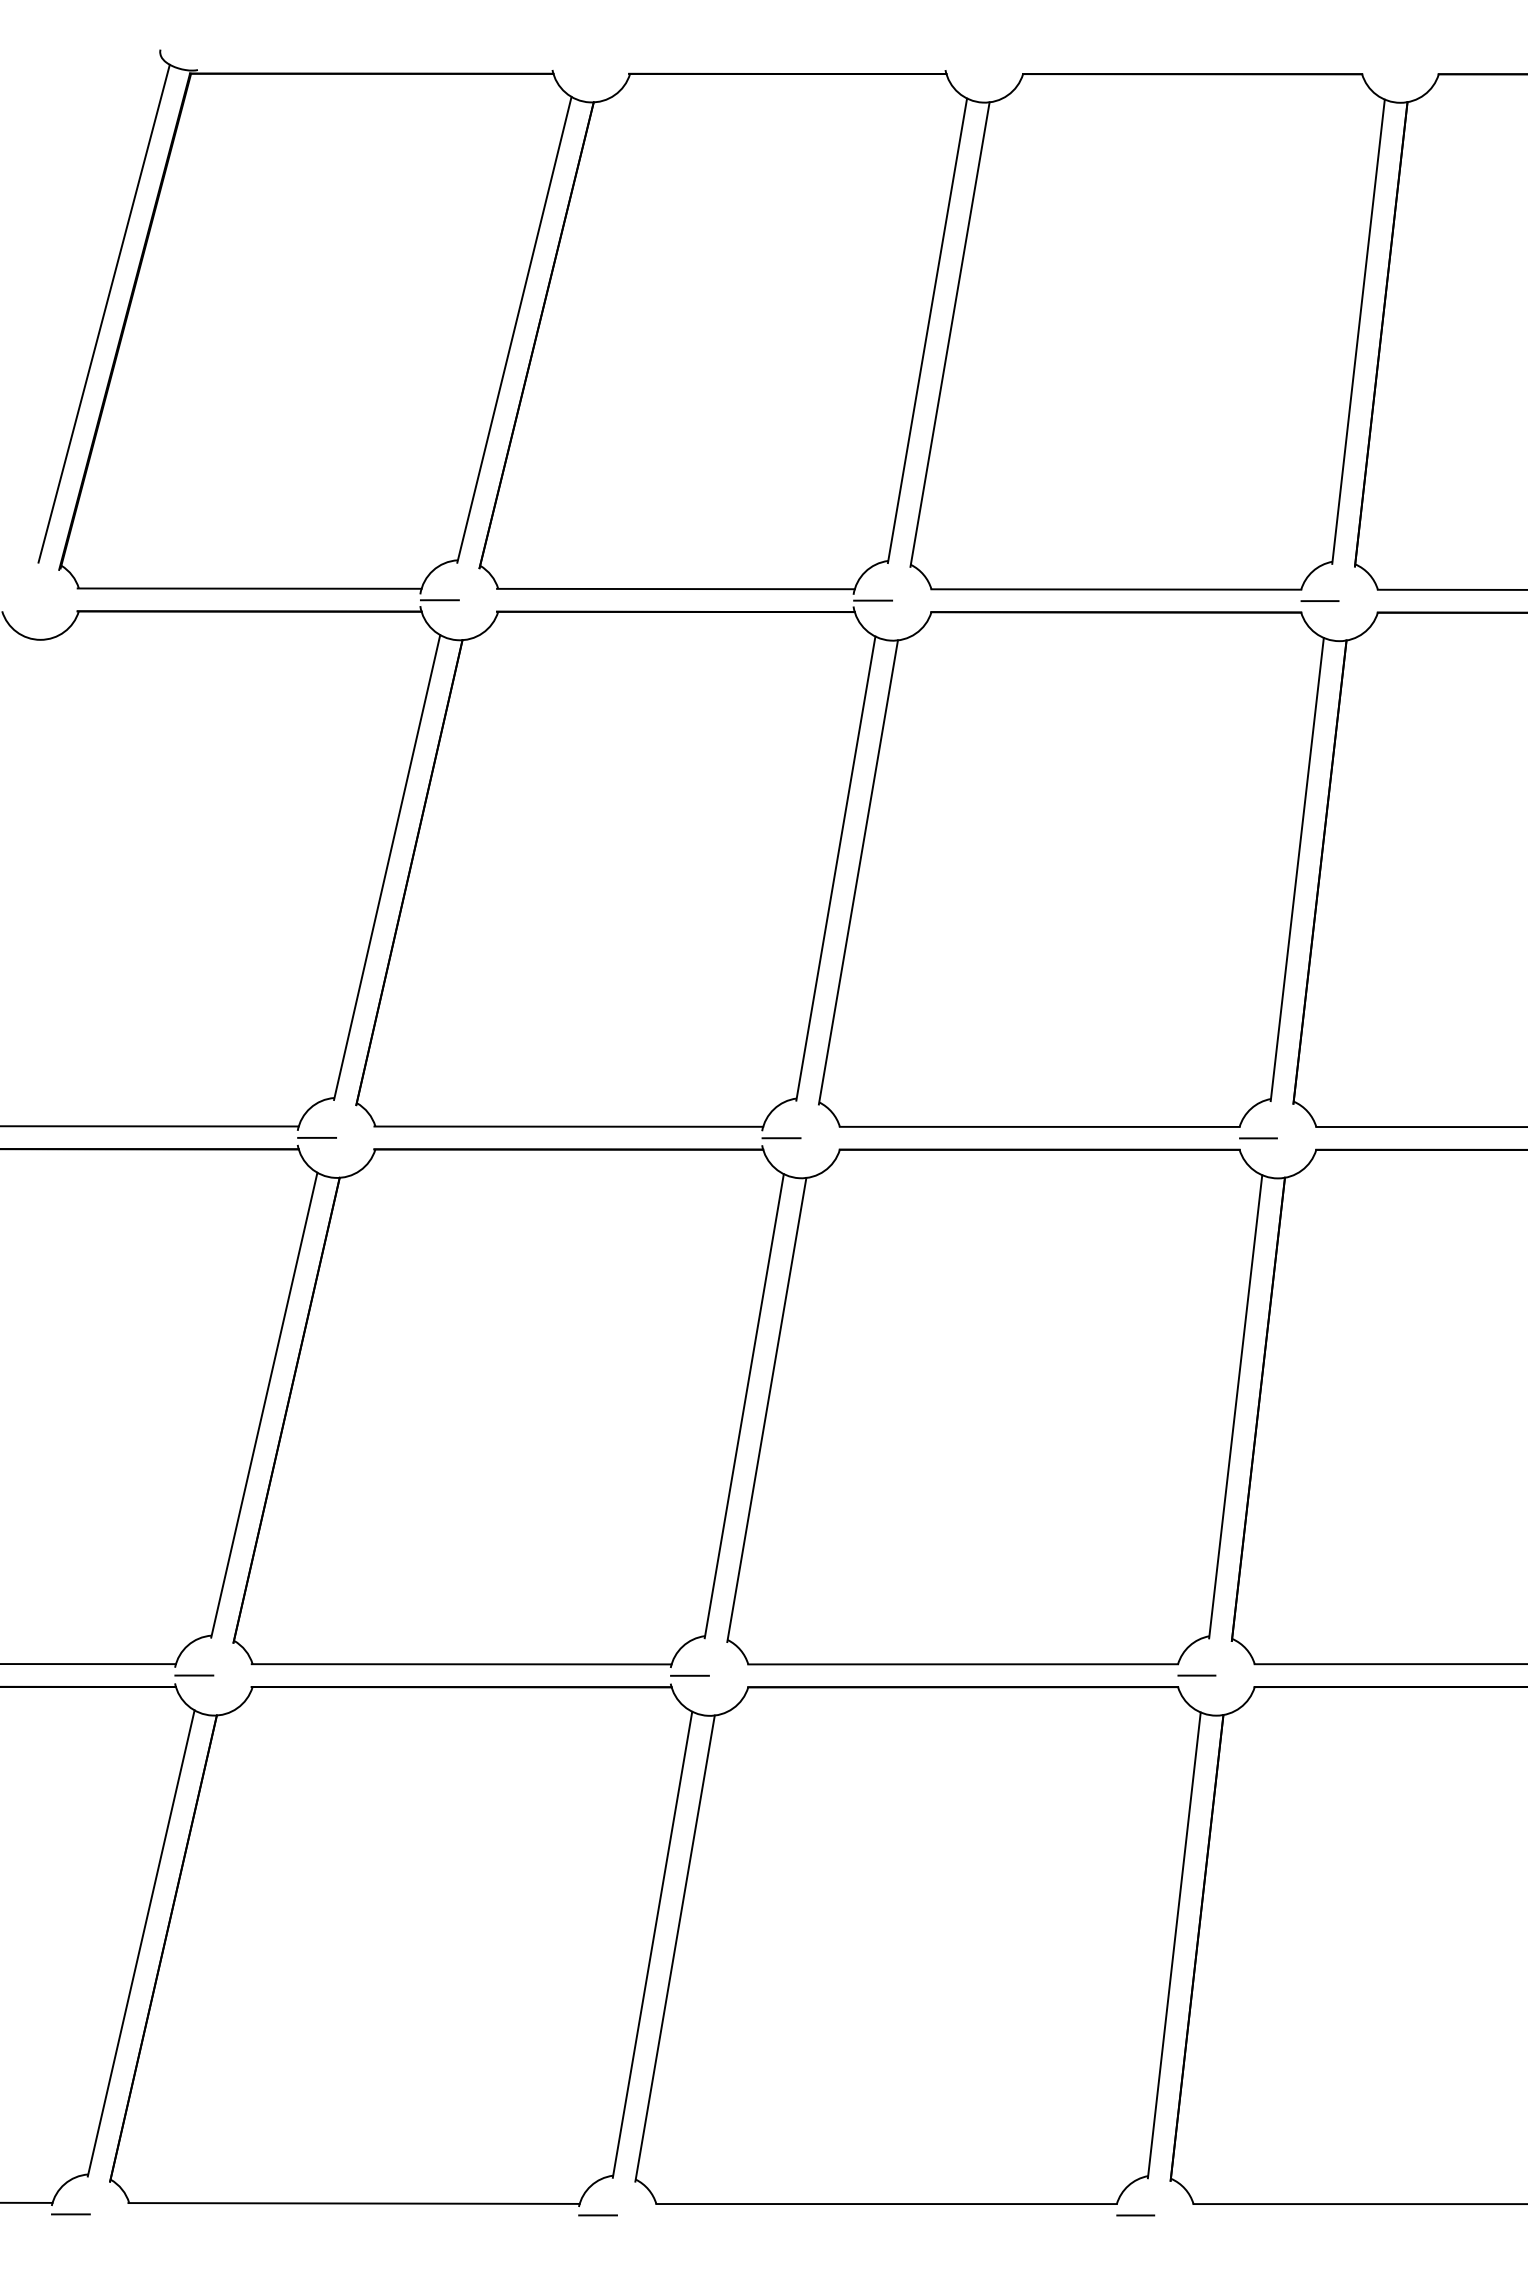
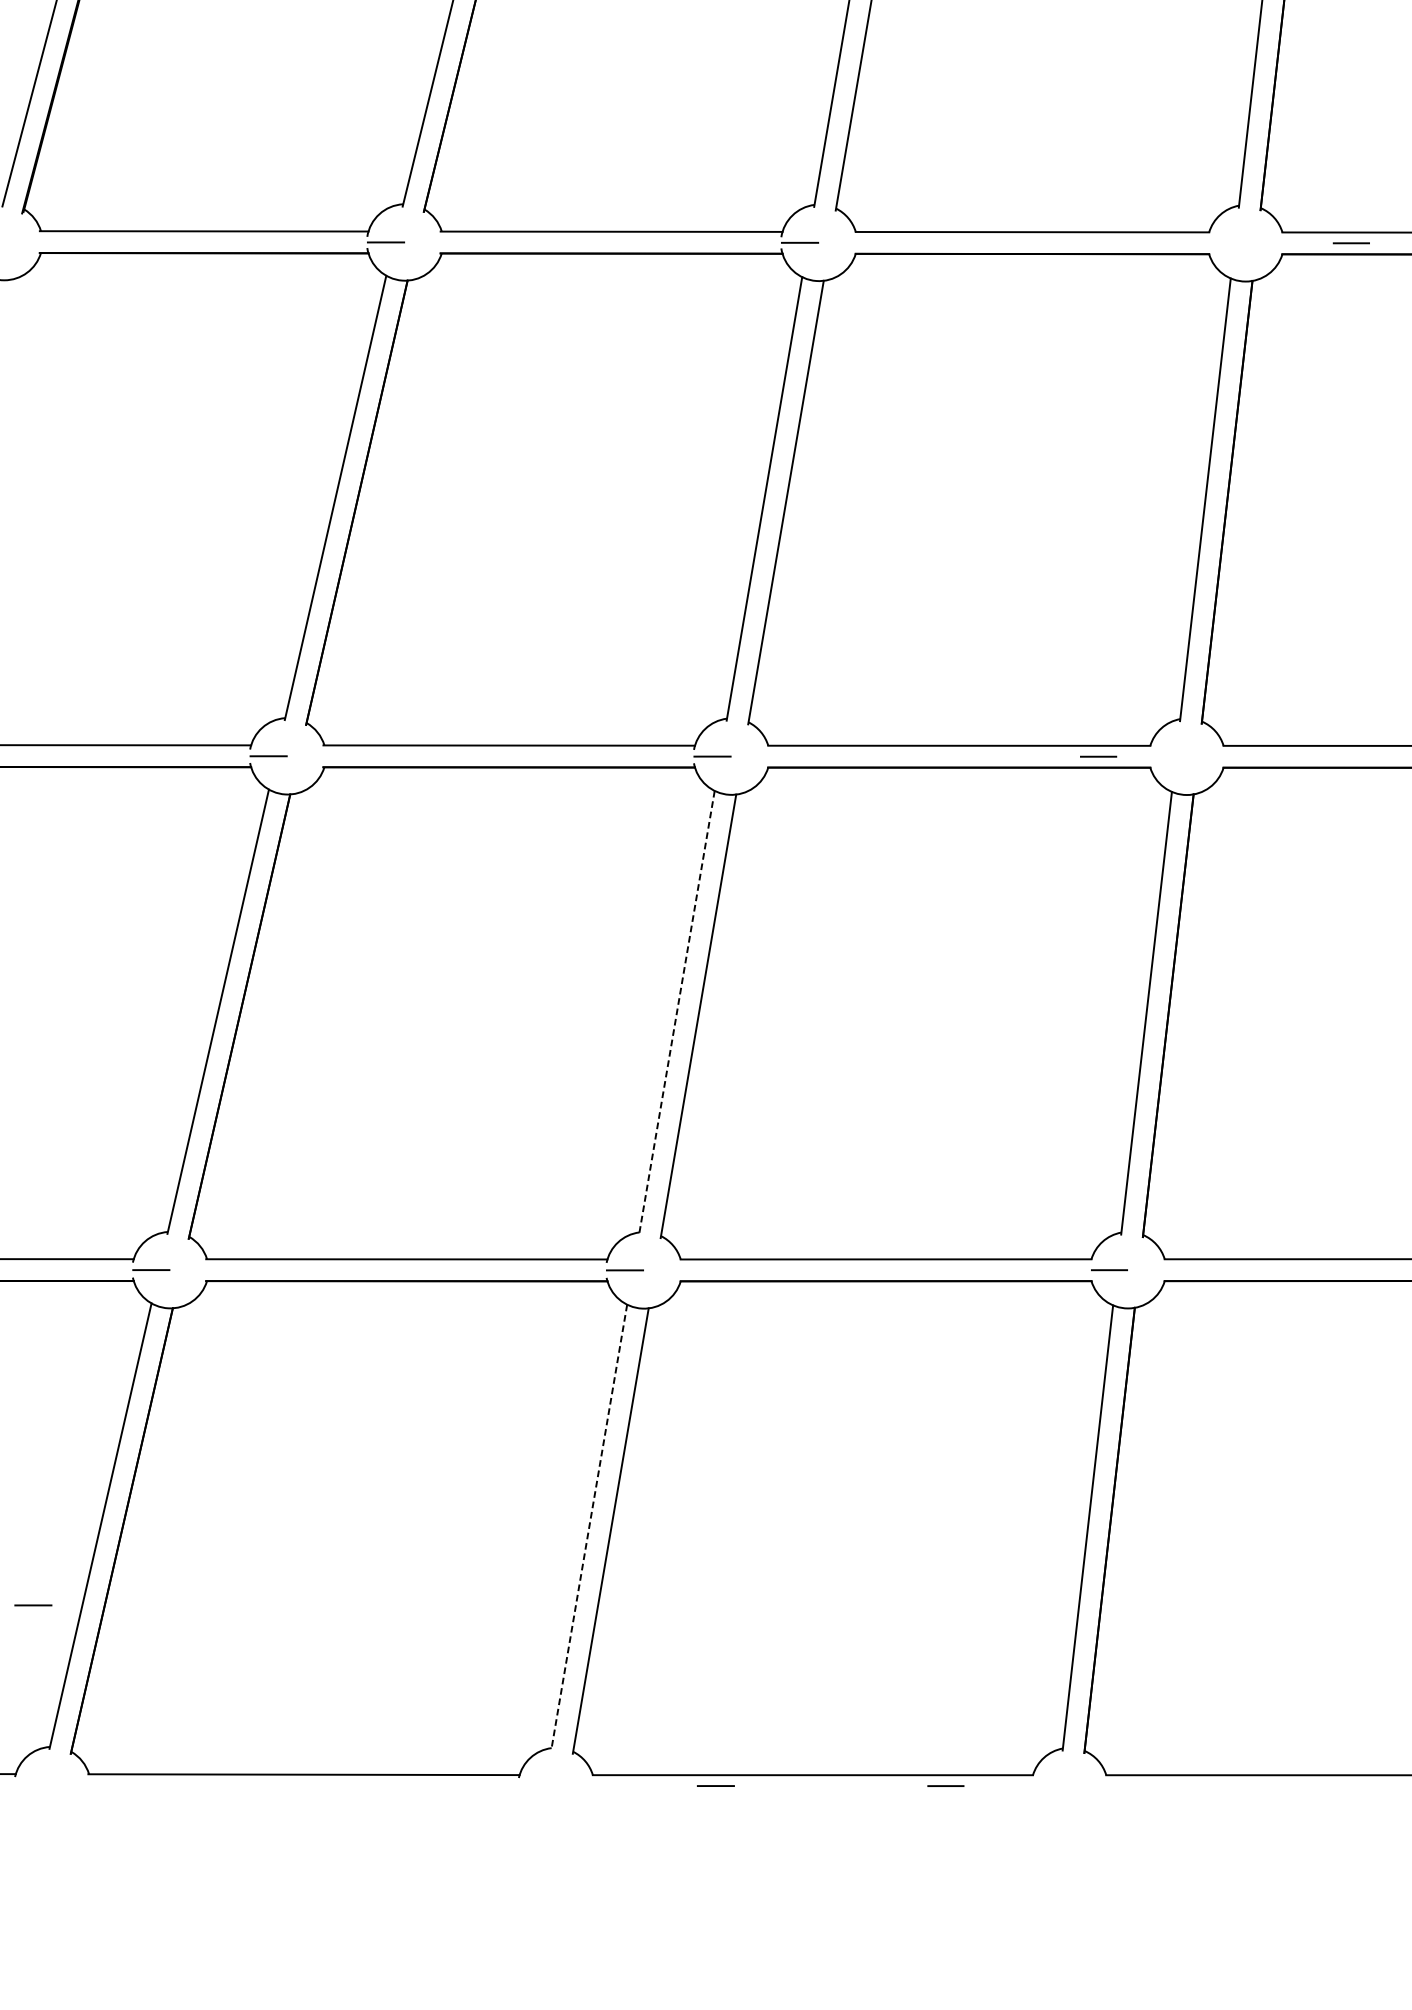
line: (1319, 600) -> (1350, 242), moved
line: (1258, 1138) -> (1098, 756), moved
line: (744, 1406) -> (677, 1012), solid -> dashed
line: (652, 1945) -> (589, 1528), solid -> dashed
line: (70, 2214) -> (32, 1605), moved
line: (597, 2215) -> (715, 1786), moved
line: (1135, 2215) -> (945, 1786), moved

